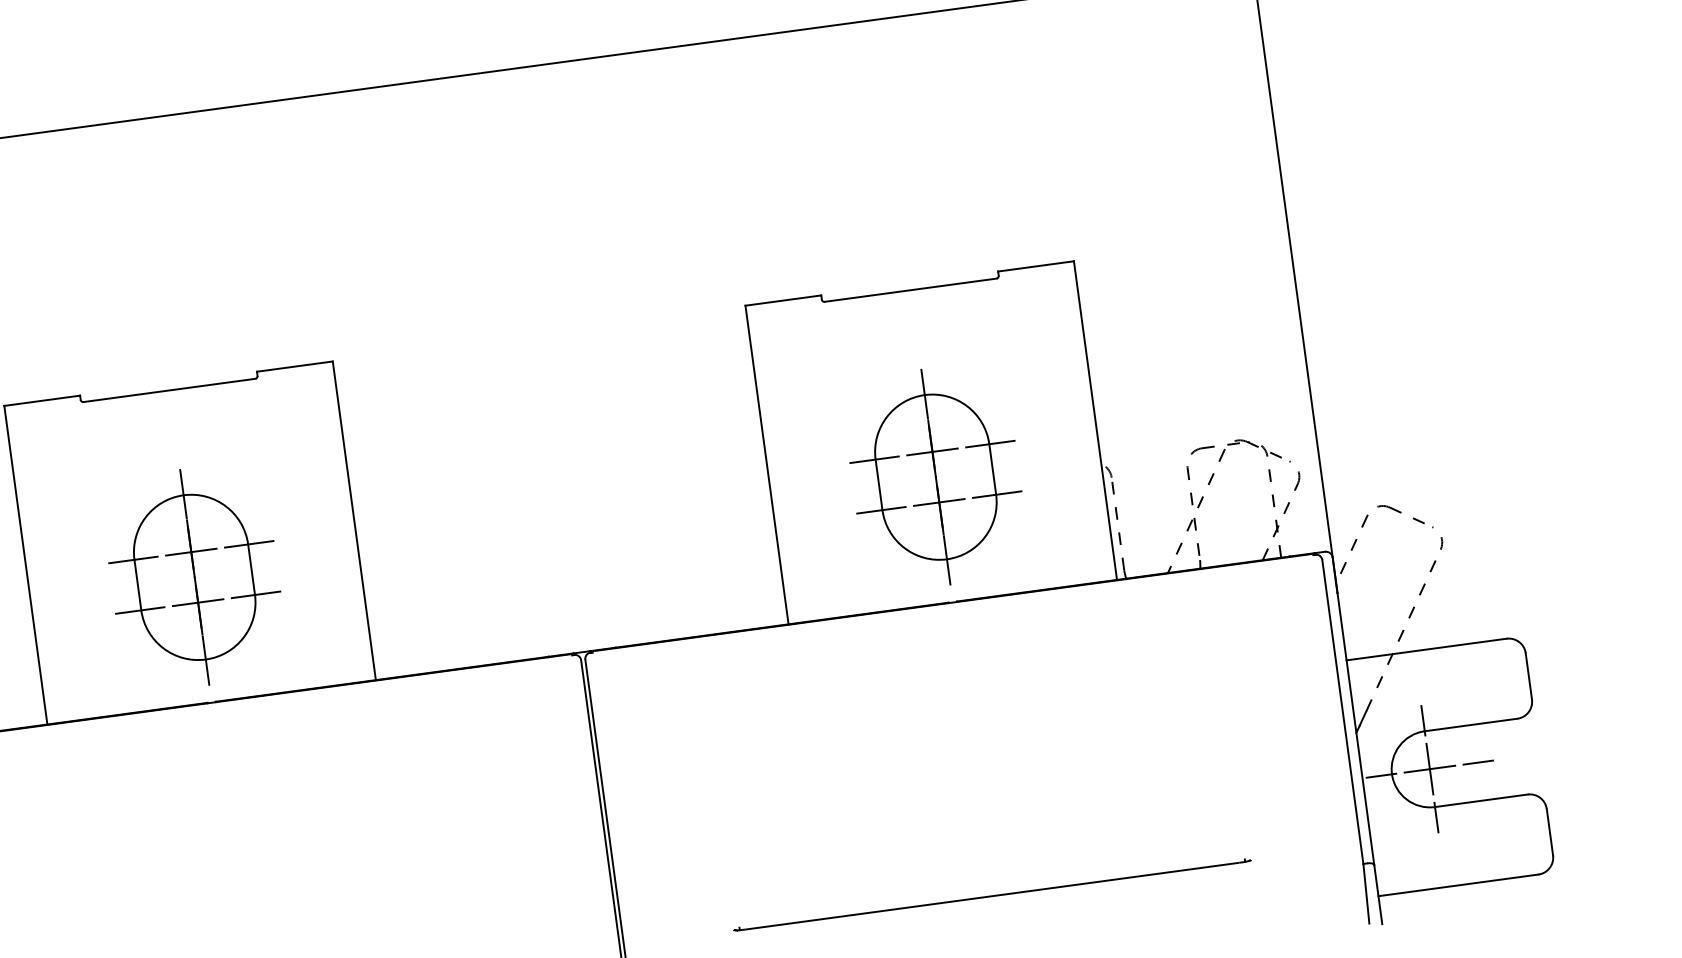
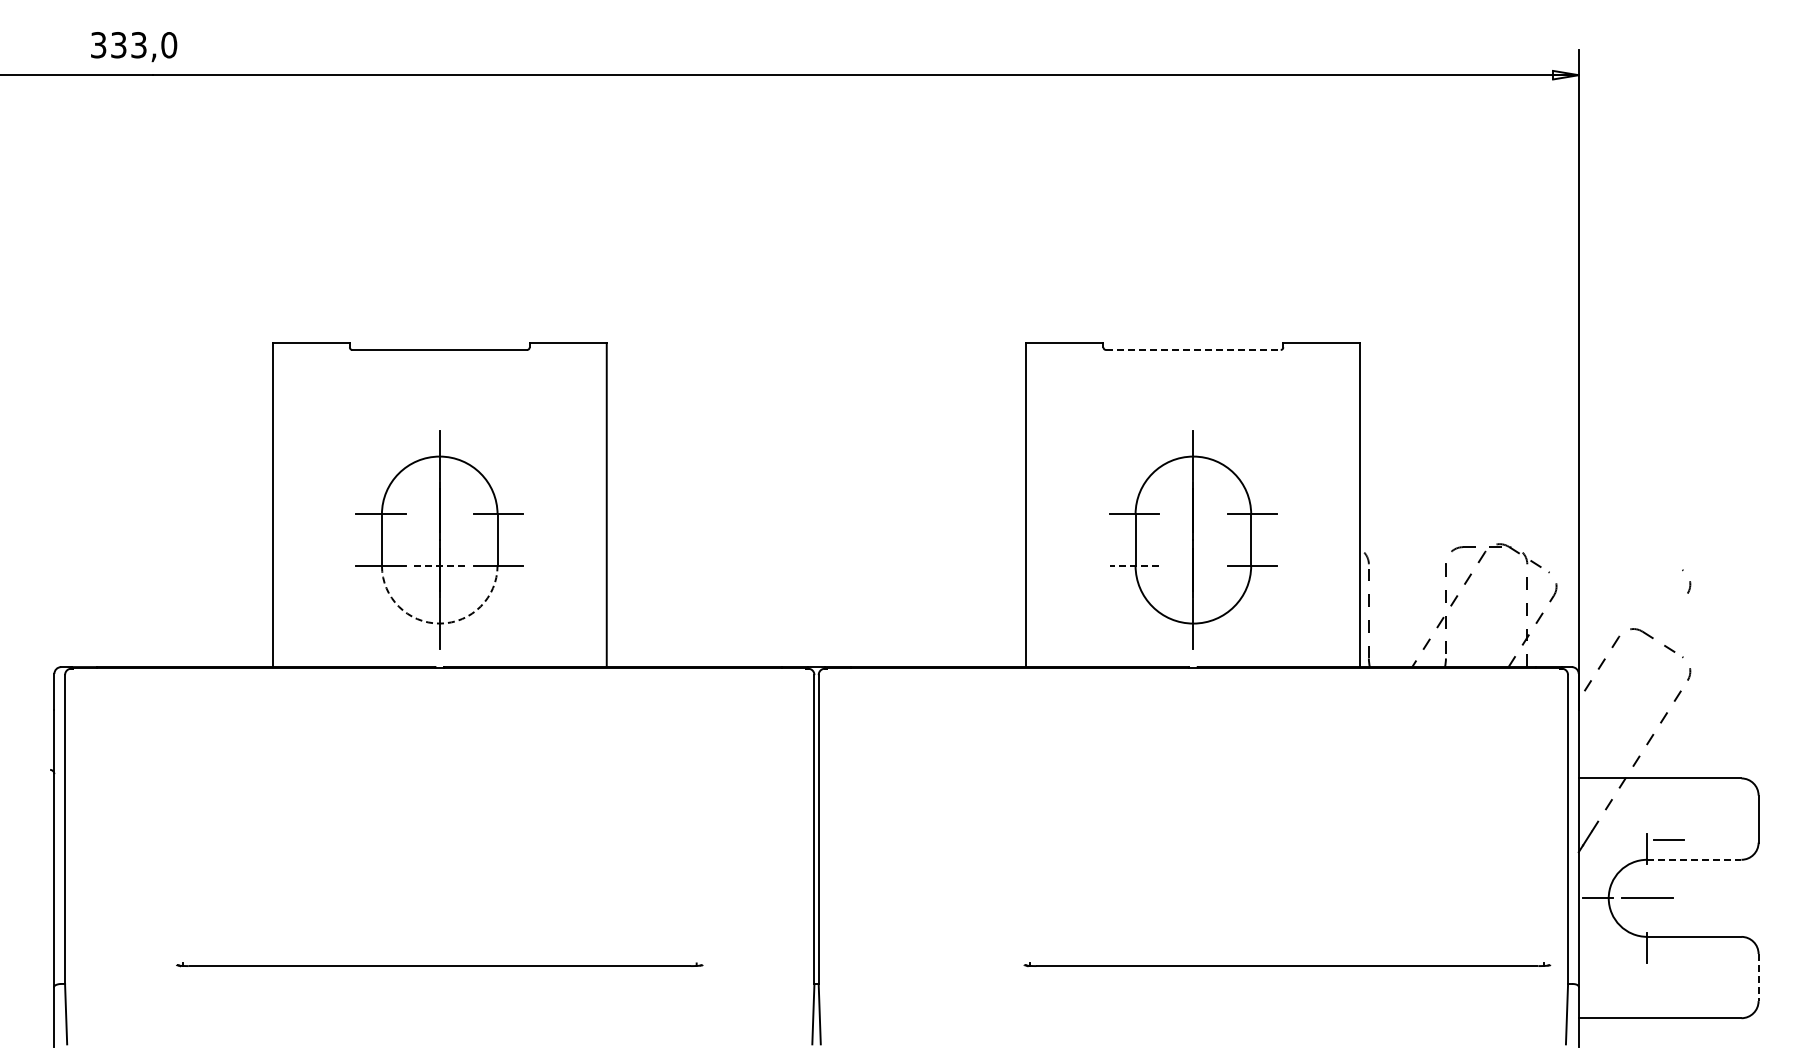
line: (910, 289) -> (1193, 349), solid -> dashed
arc: (1429, 451) -> (1689, 581), added
line: (932, 452) -> (1193, 514), removed
line: (939, 502) -> (1193, 565), removed
line: (881, 510) -> (1134, 565), solid -> dashed
line: (191, 552) -> (439, 514), removed
line: (197, 602) -> (439, 565), solid -> dashed
arc: (205, 659) -> (439, 623), solid -> dashed
line: (1471, 724) -> (1694, 859), solid -> dashed
line: (1478, 761) -> (1668, 839), moved
line: (1430, 769) -> (1647, 898), removed
line: (1549, 832) -> (1758, 977), solid -> dashed
part: (992, 894) -> (1287, 964), moved

